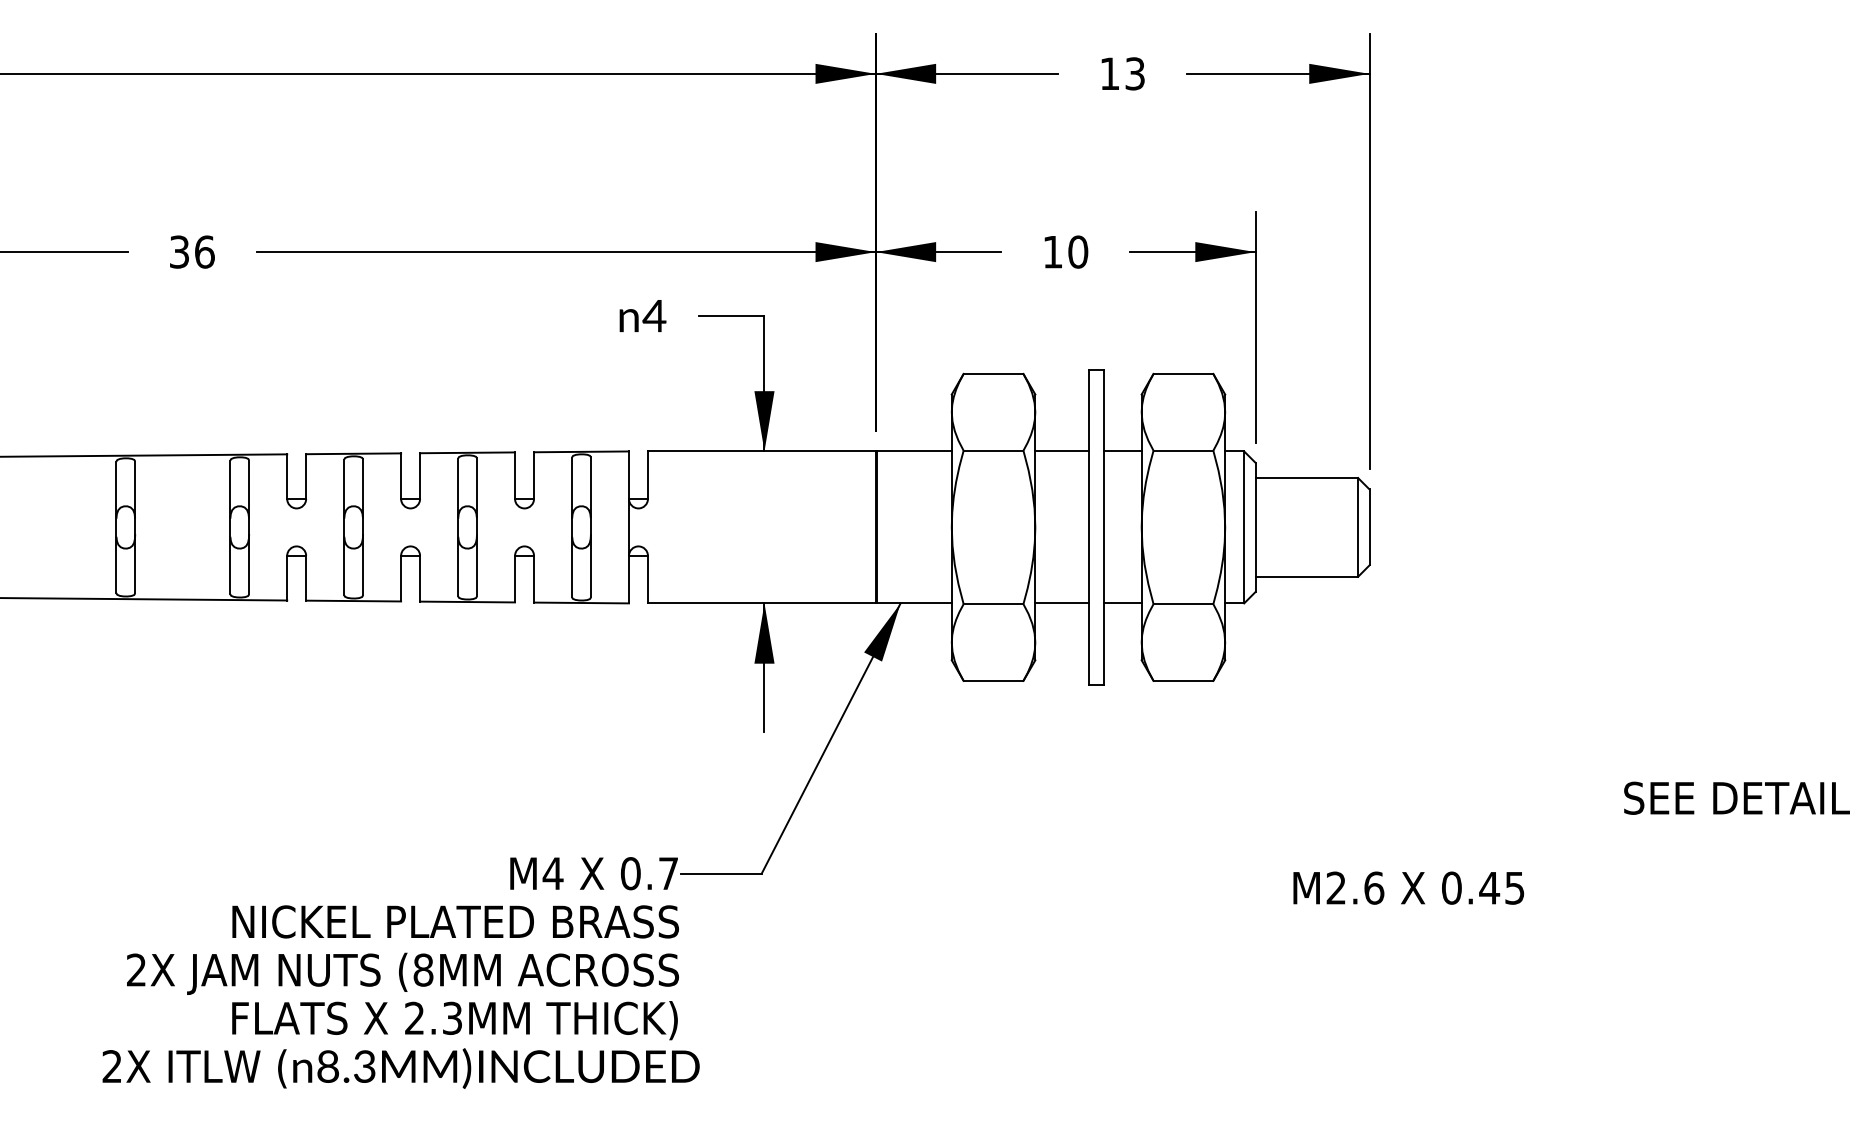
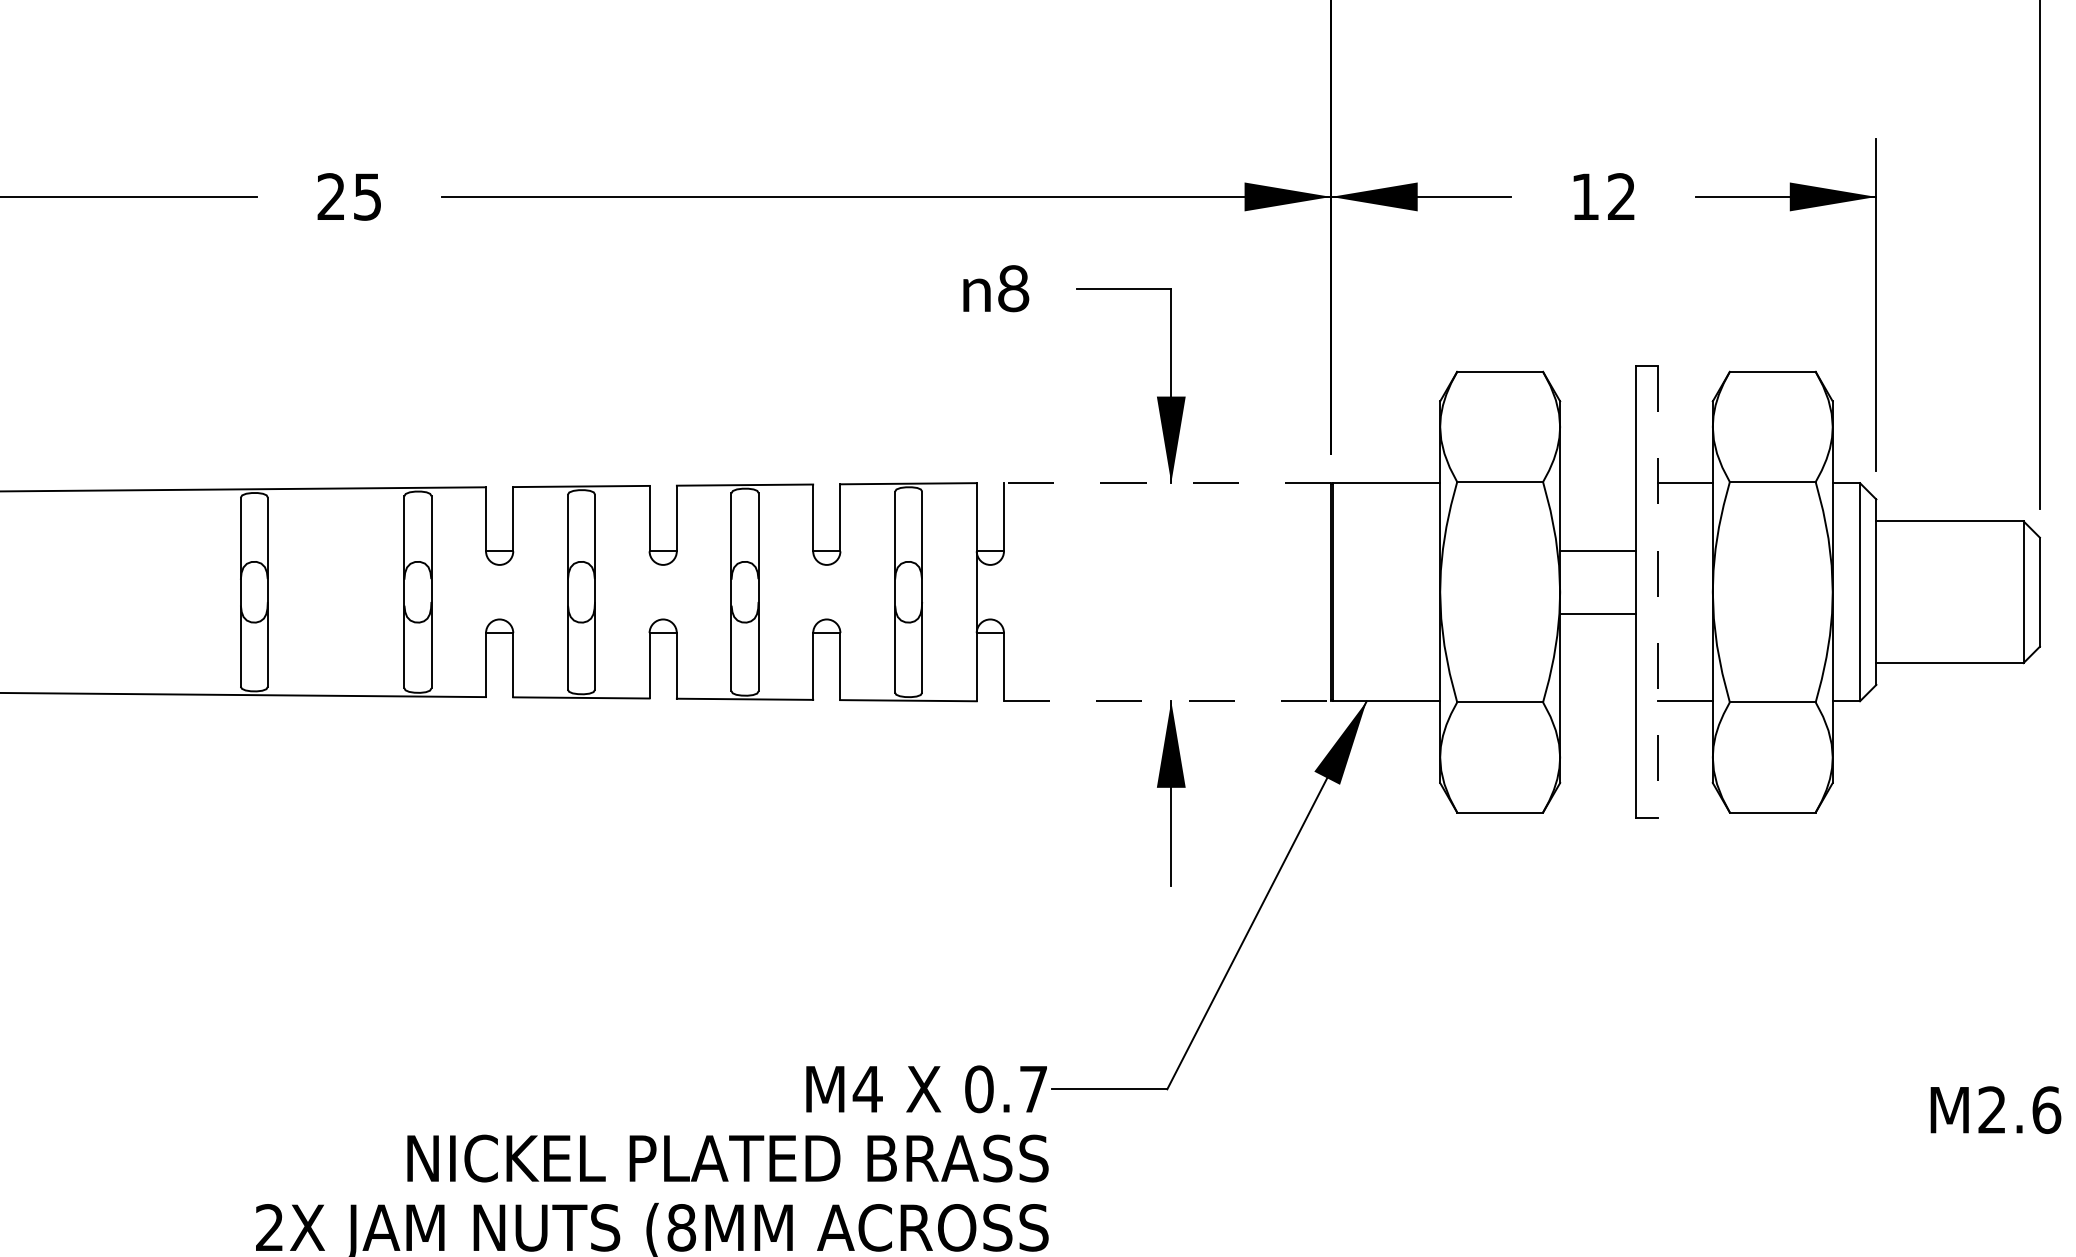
text: (192, 251) -> (350, 196), 36 -> 25
text: (1078, 251) -> (1622, 196), 10 -> 12
text: (654, 315) -> (1013, 287), 4 -> 8
line: (761, 451) -> (1166, 483), solid -> dashed
line: (1061, 451) -> (1597, 550), moved
line: (1103, 527) -> (1658, 592), solid -> dashed
line: (761, 603) -> (1166, 701), solid -> dashed
line: (1061, 603) -> (1597, 613), moved

